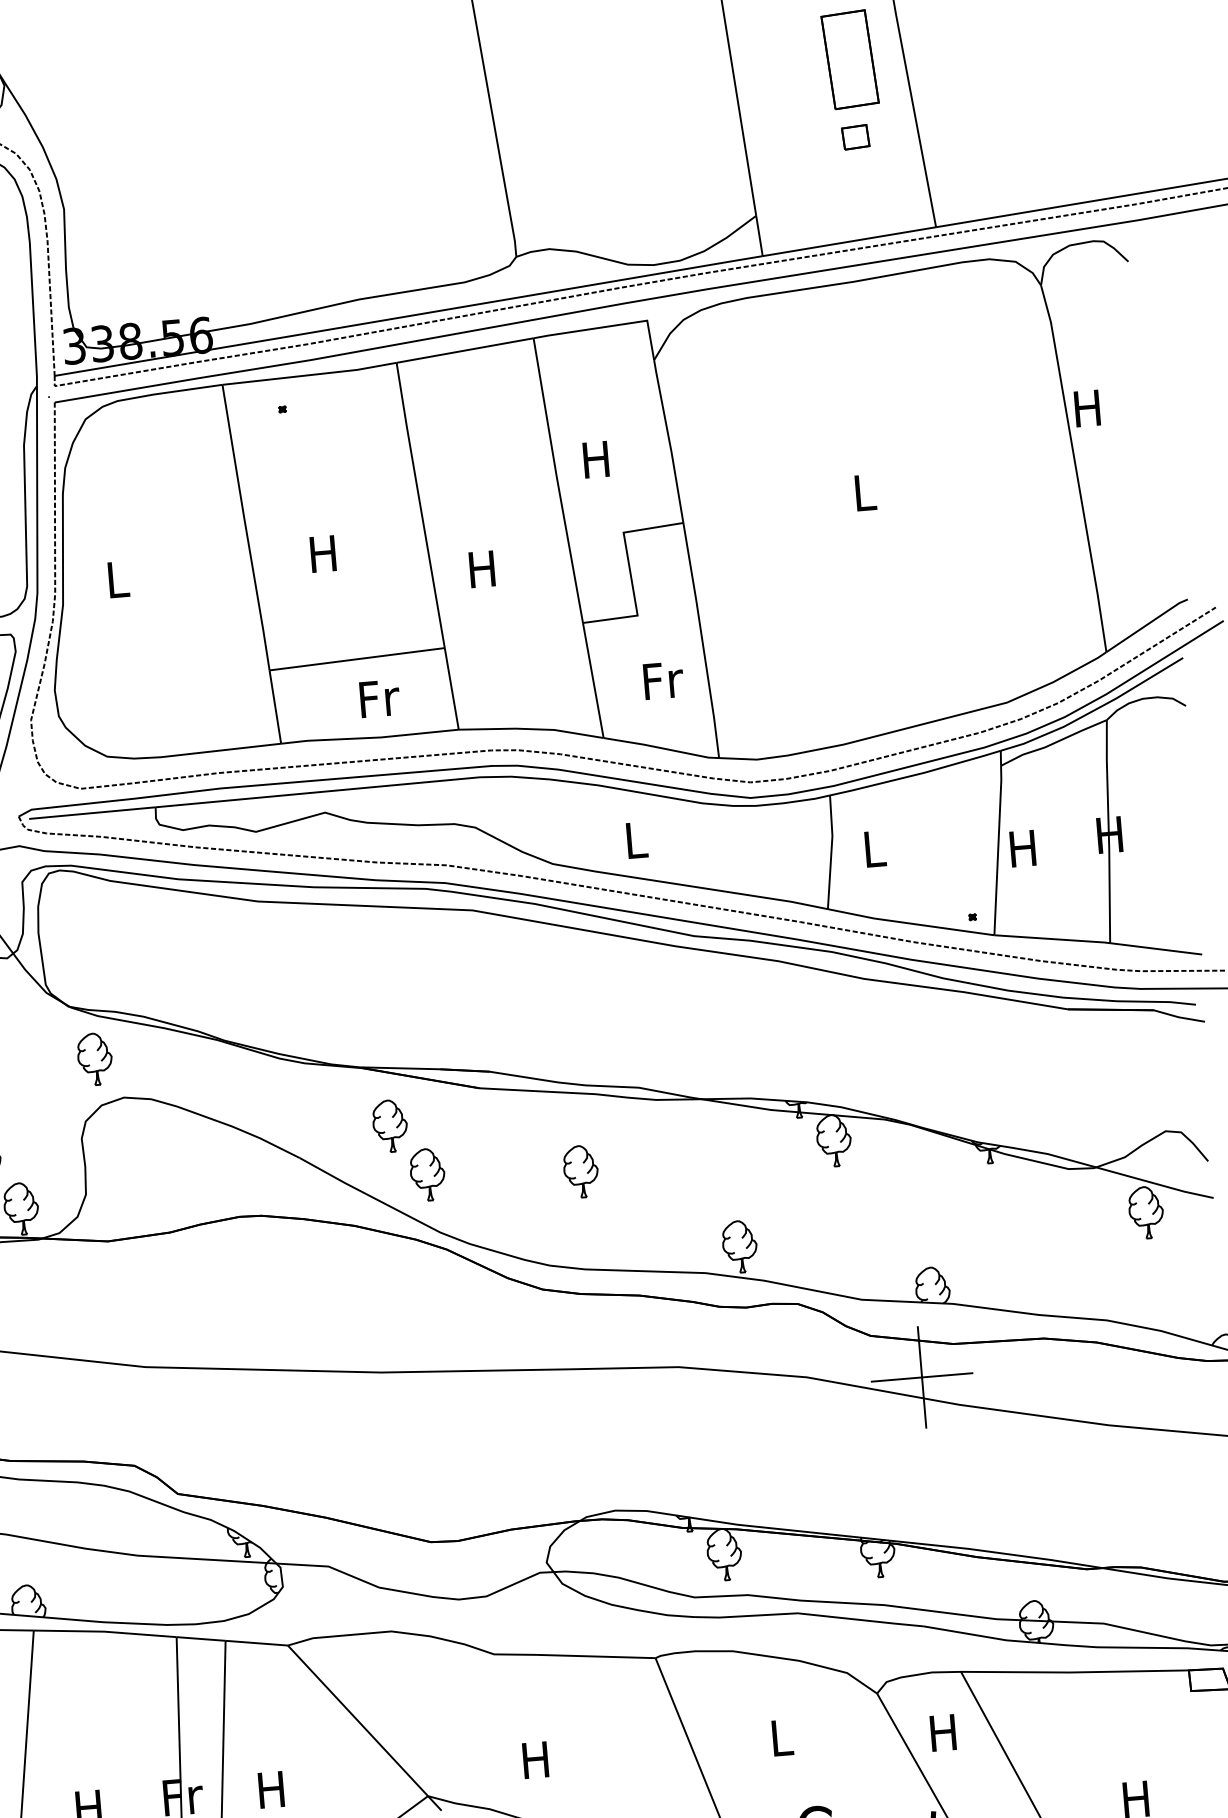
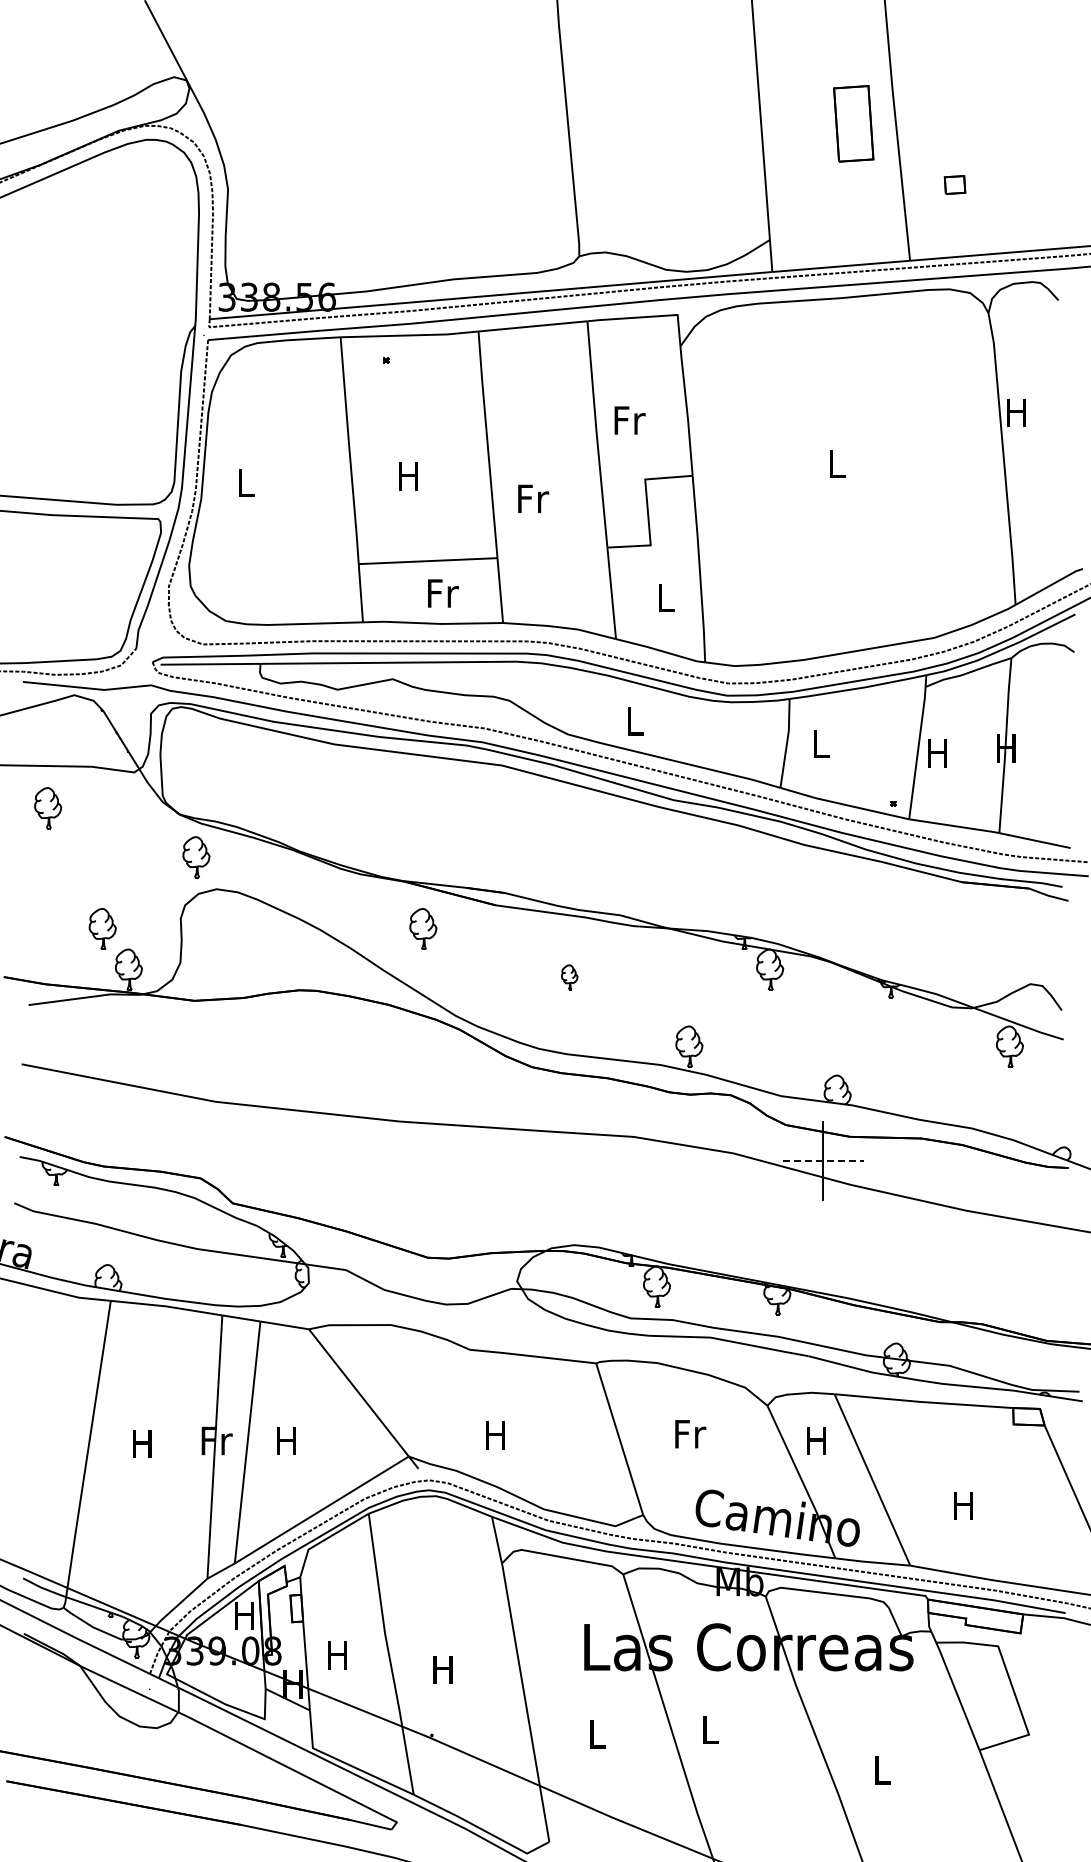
part: (854, 136) -> (954, 184), moved
text: (597, 459) -> (629, 420), H -> Fr
text: (484, 568) -> (533, 498), H -> Fr
text: (663, 679) -> (666, 597), Fr -> L
part: (580, 1171) -> (569, 977), size x0.6
part: (427, 1174) -> (449, 969), removed
line: (922, 1376) -> (823, 1160), solid -> dashed
text: (782, 1738) -> (690, 1434), L -> Fr

